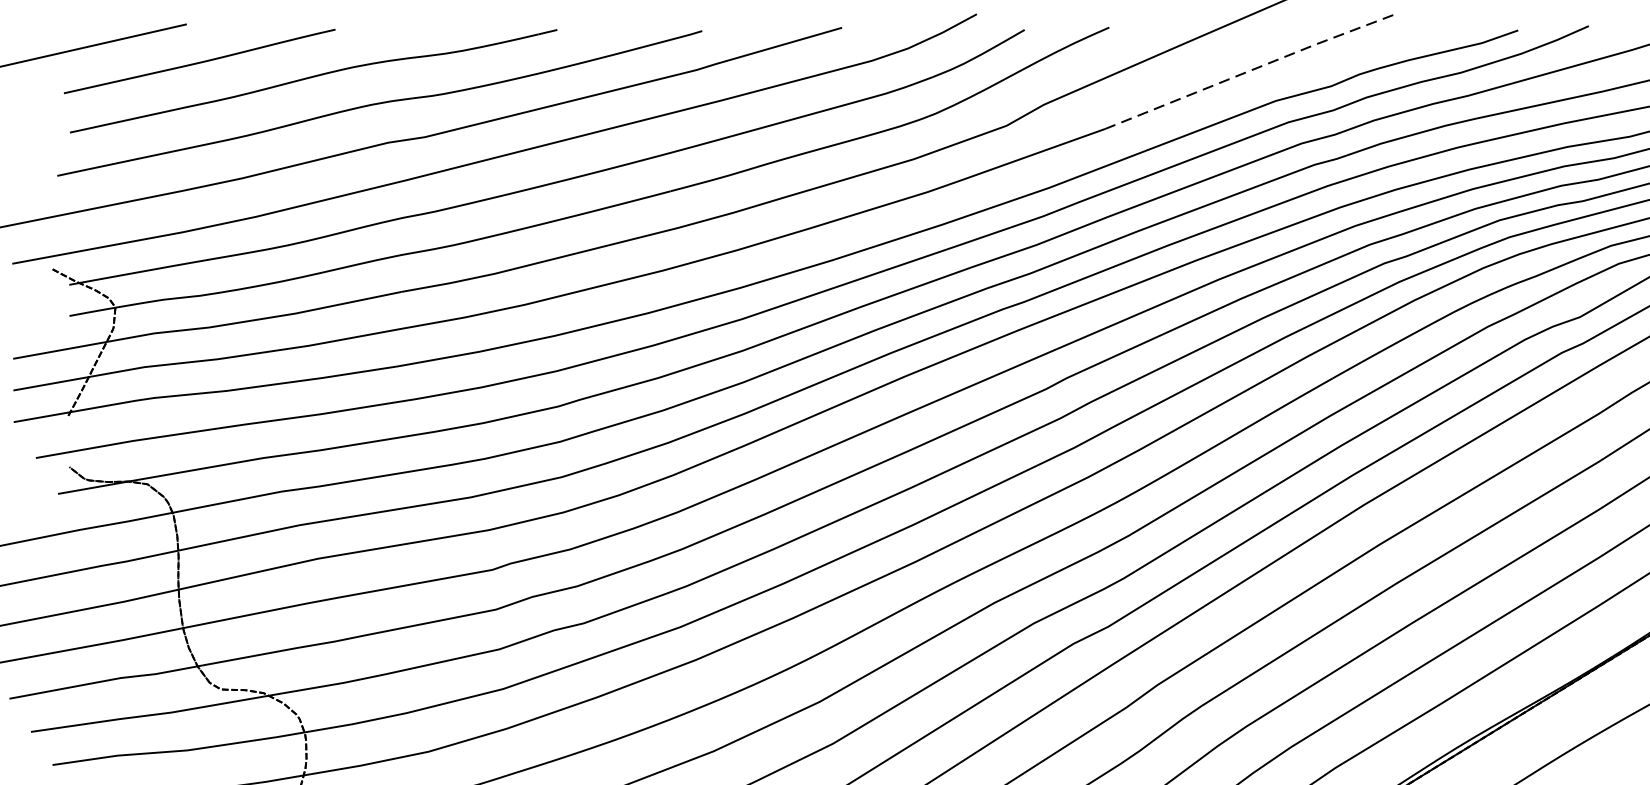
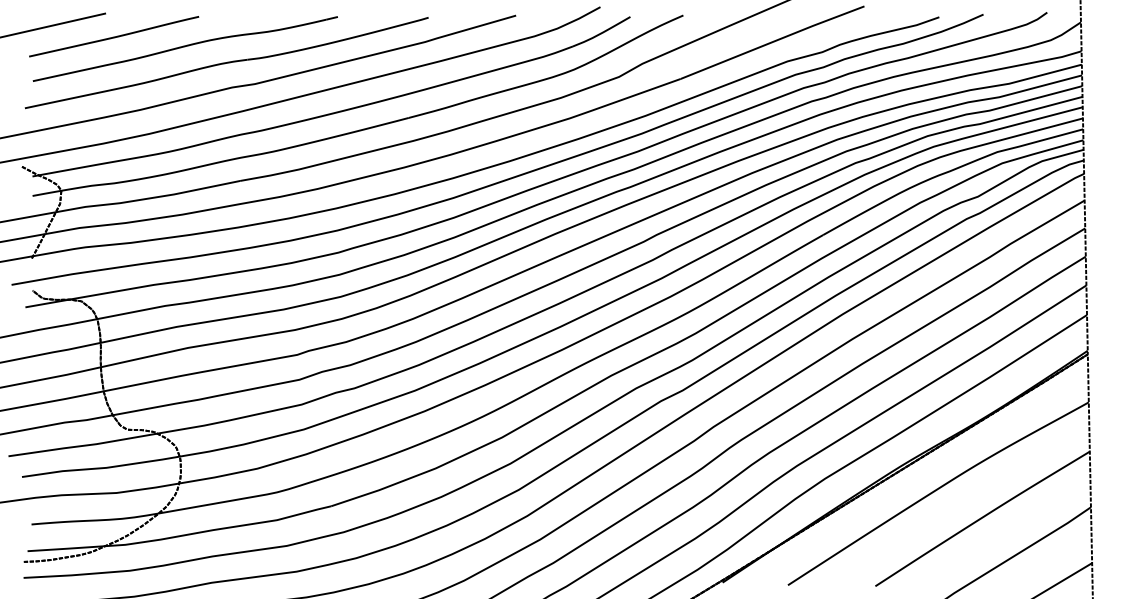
line: (1253, 69) -> (773, 41), dashed -> solid

